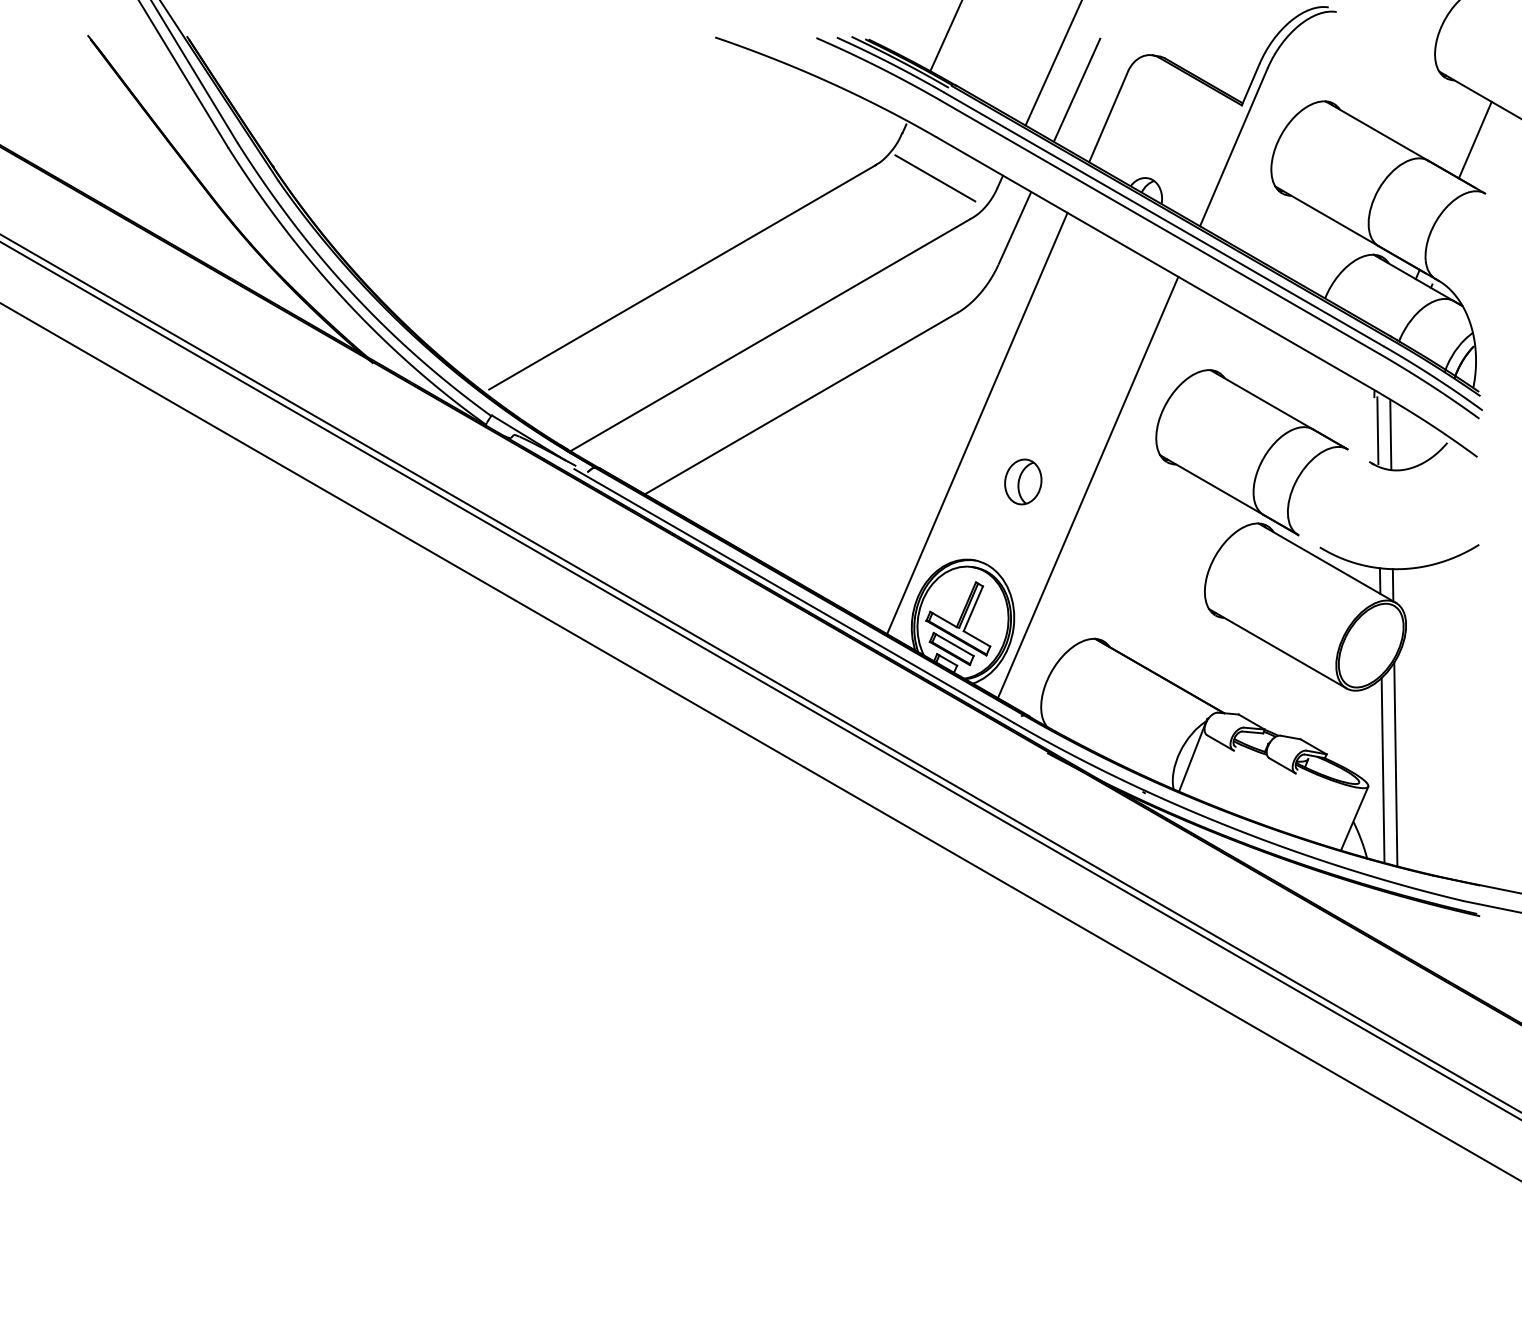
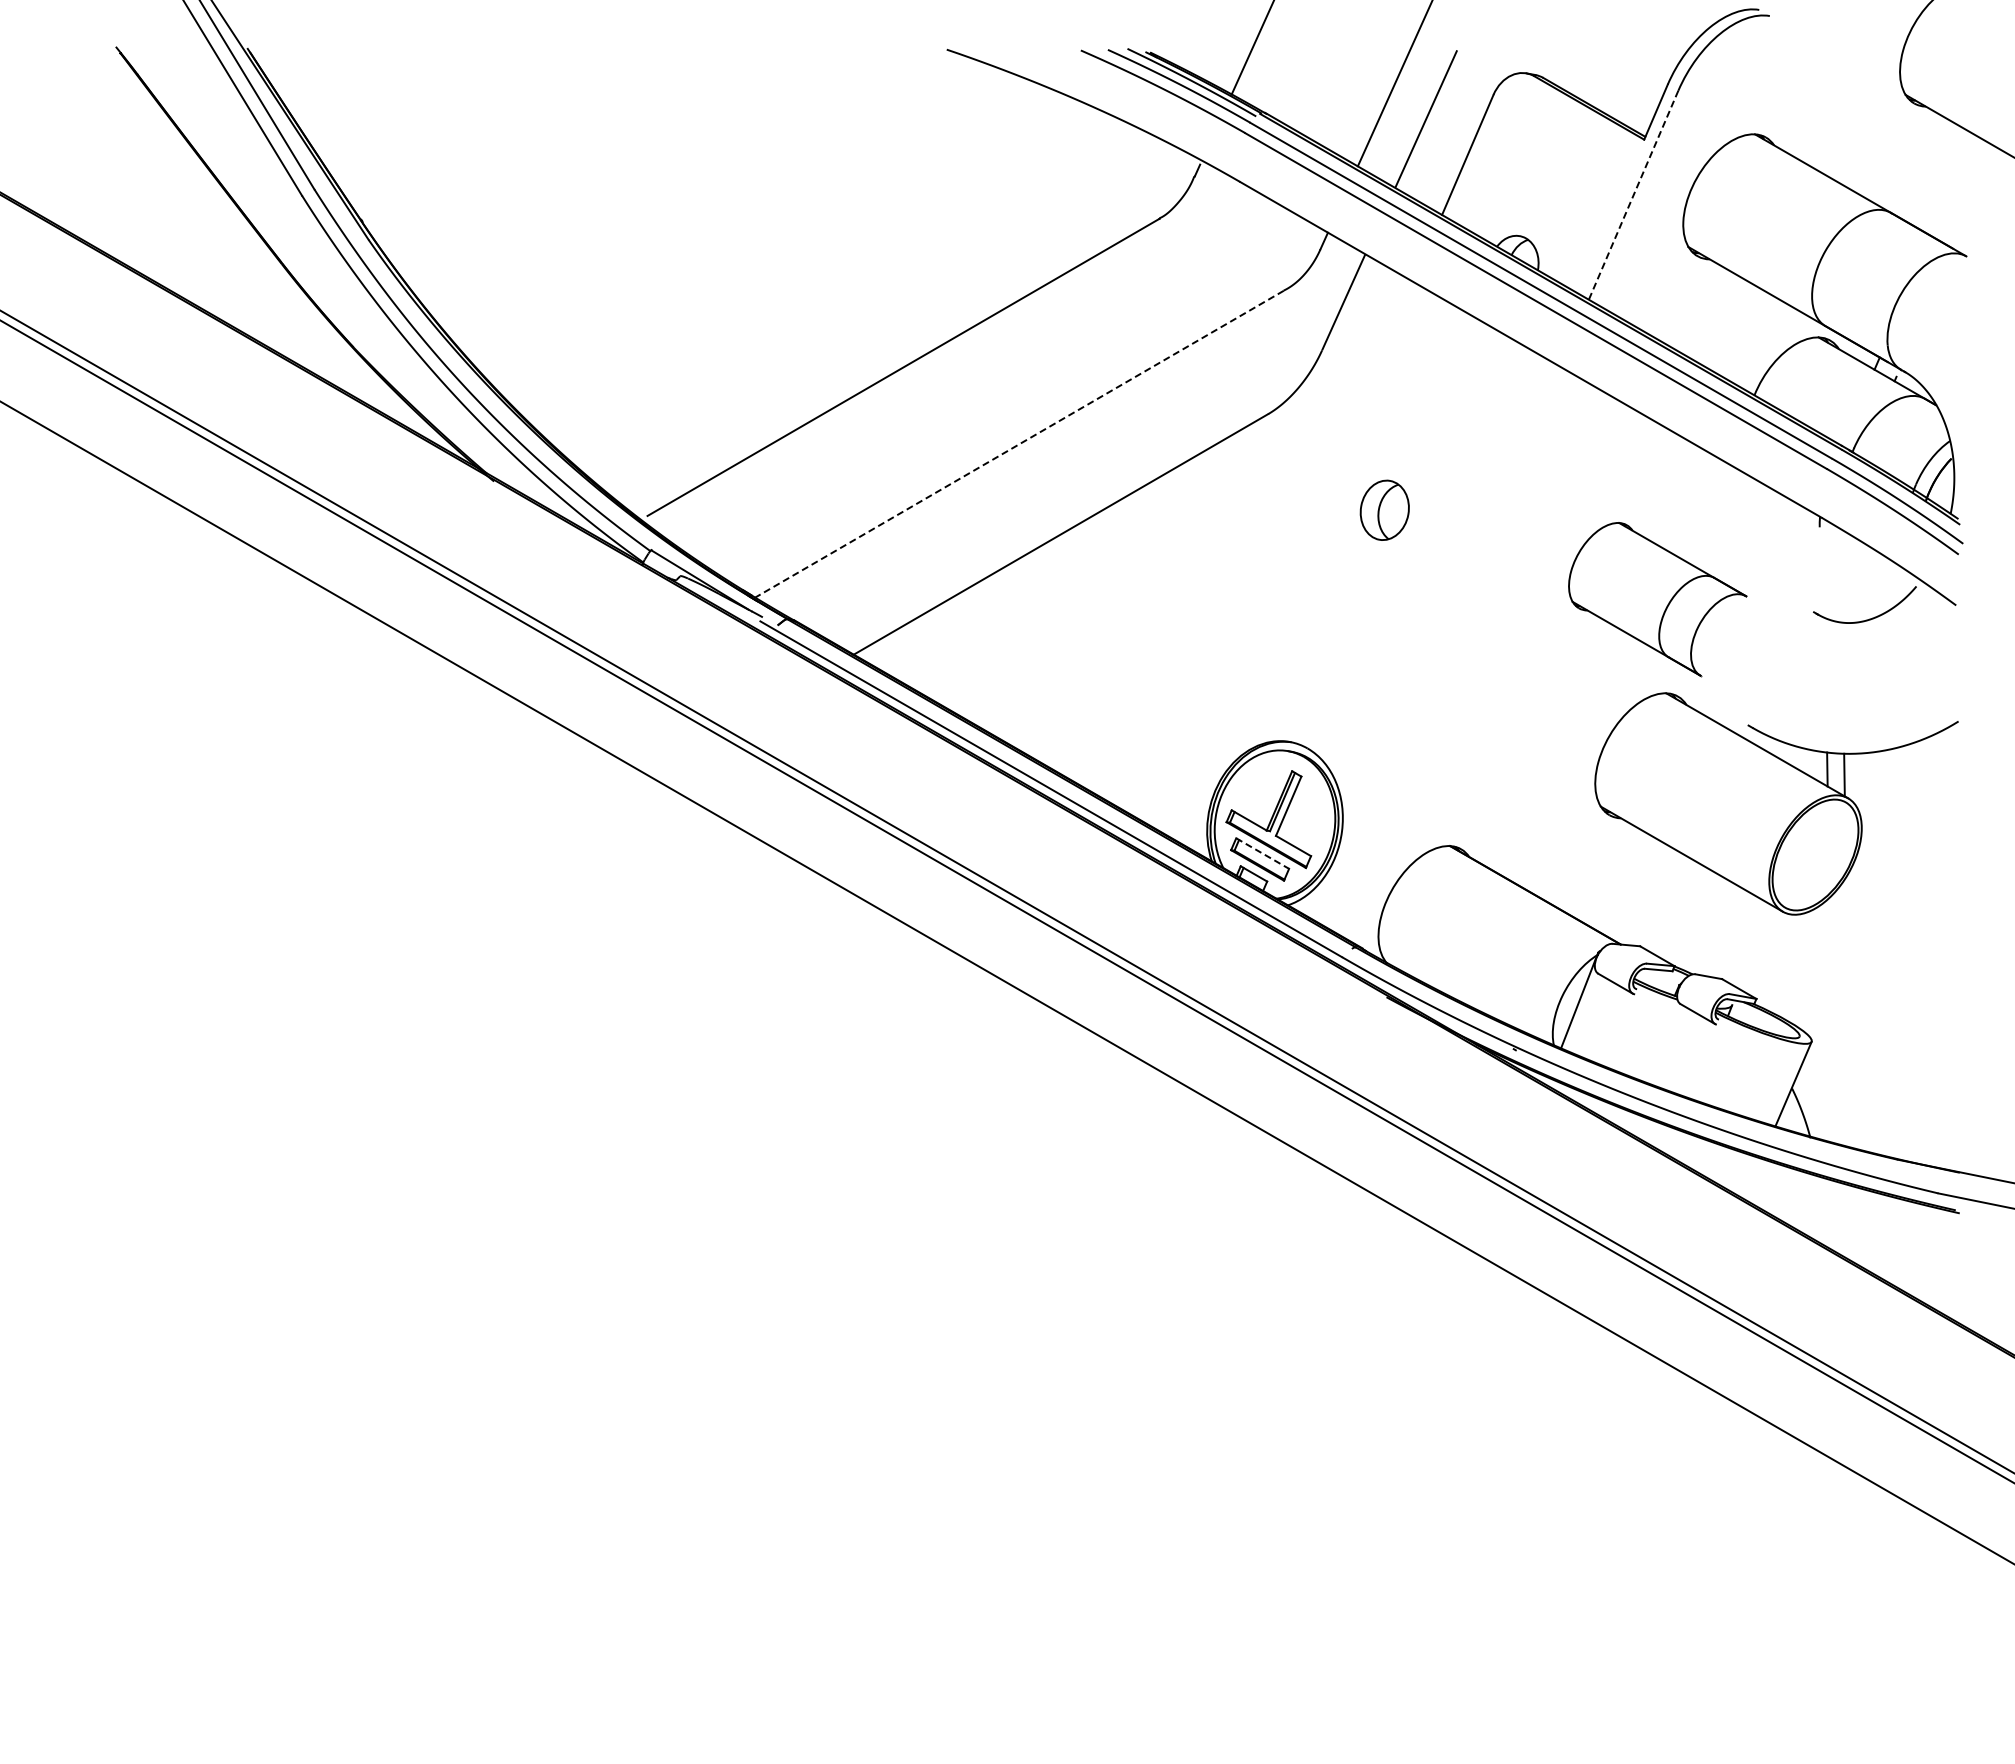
line: (1475, 140) -> (1953, 185), removed
line: (1233, 147) -> (1633, 195), solid -> dashed
line: (935, 177) -> (1238, 235), removed
line: (770, 335) -> (1019, 444), solid -> dashed
line: (976, 423) -> (1293, 561), removed
line: (1377, 430) -> (1824, 570), removed
line: (1390, 435) -> (1841, 576), removed
part: (1251, 452) -> (1657, 599), size x0.7
part: (1023, 481) -> (1384, 509), moved
line: (1088, 487) -> (1440, 645), removed
line: (953, 644) -> (1262, 853), solid -> dashed
line: (1396, 764) -> (1848, 1012), removed
line: (1383, 769) -> (1831, 1019), removed

